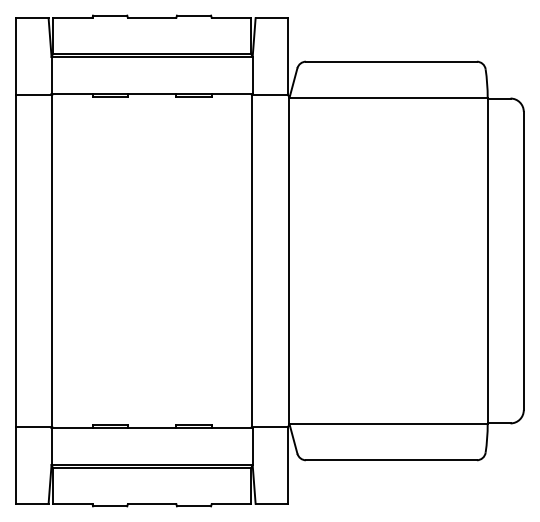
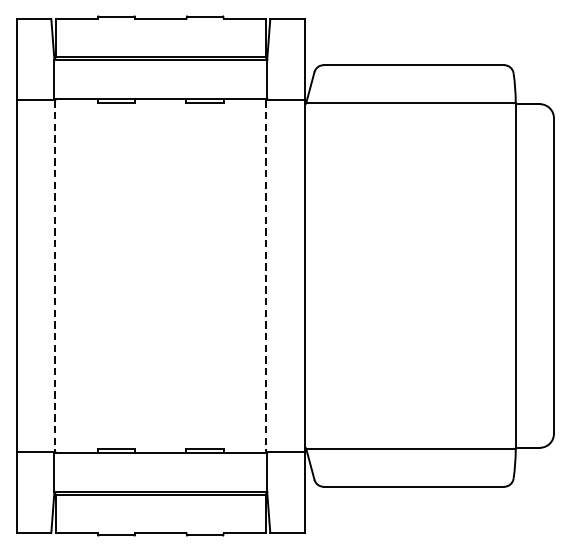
line: (52, 261) -> (55, 276), solid -> dashed
line: (251, 261) -> (265, 276), solid -> dashed

